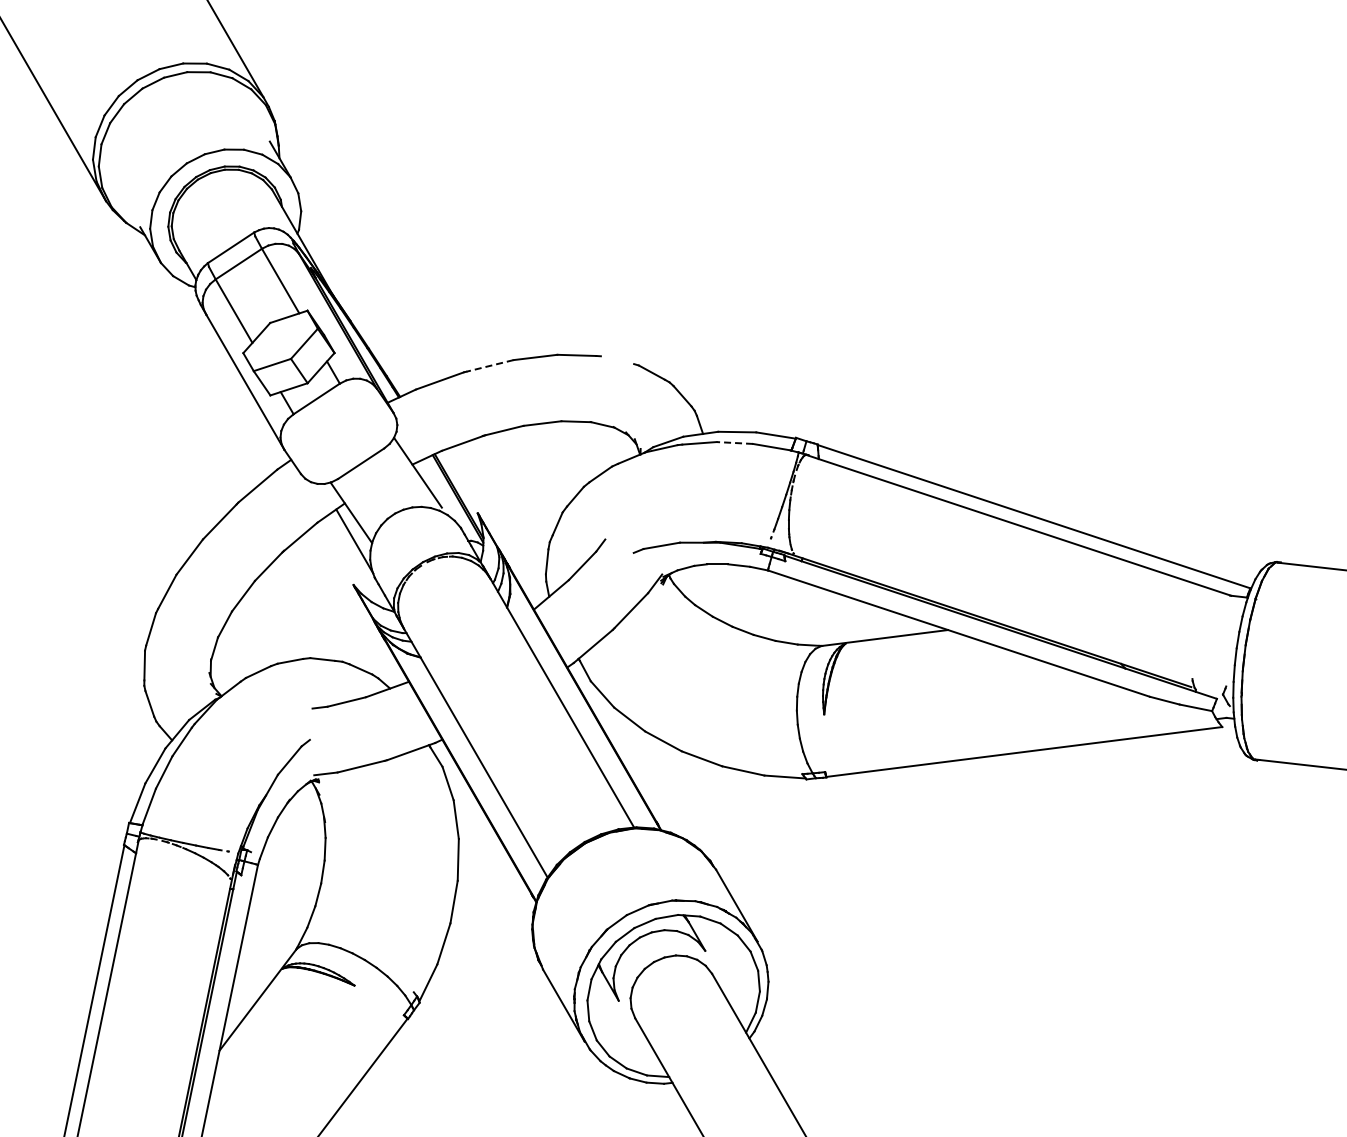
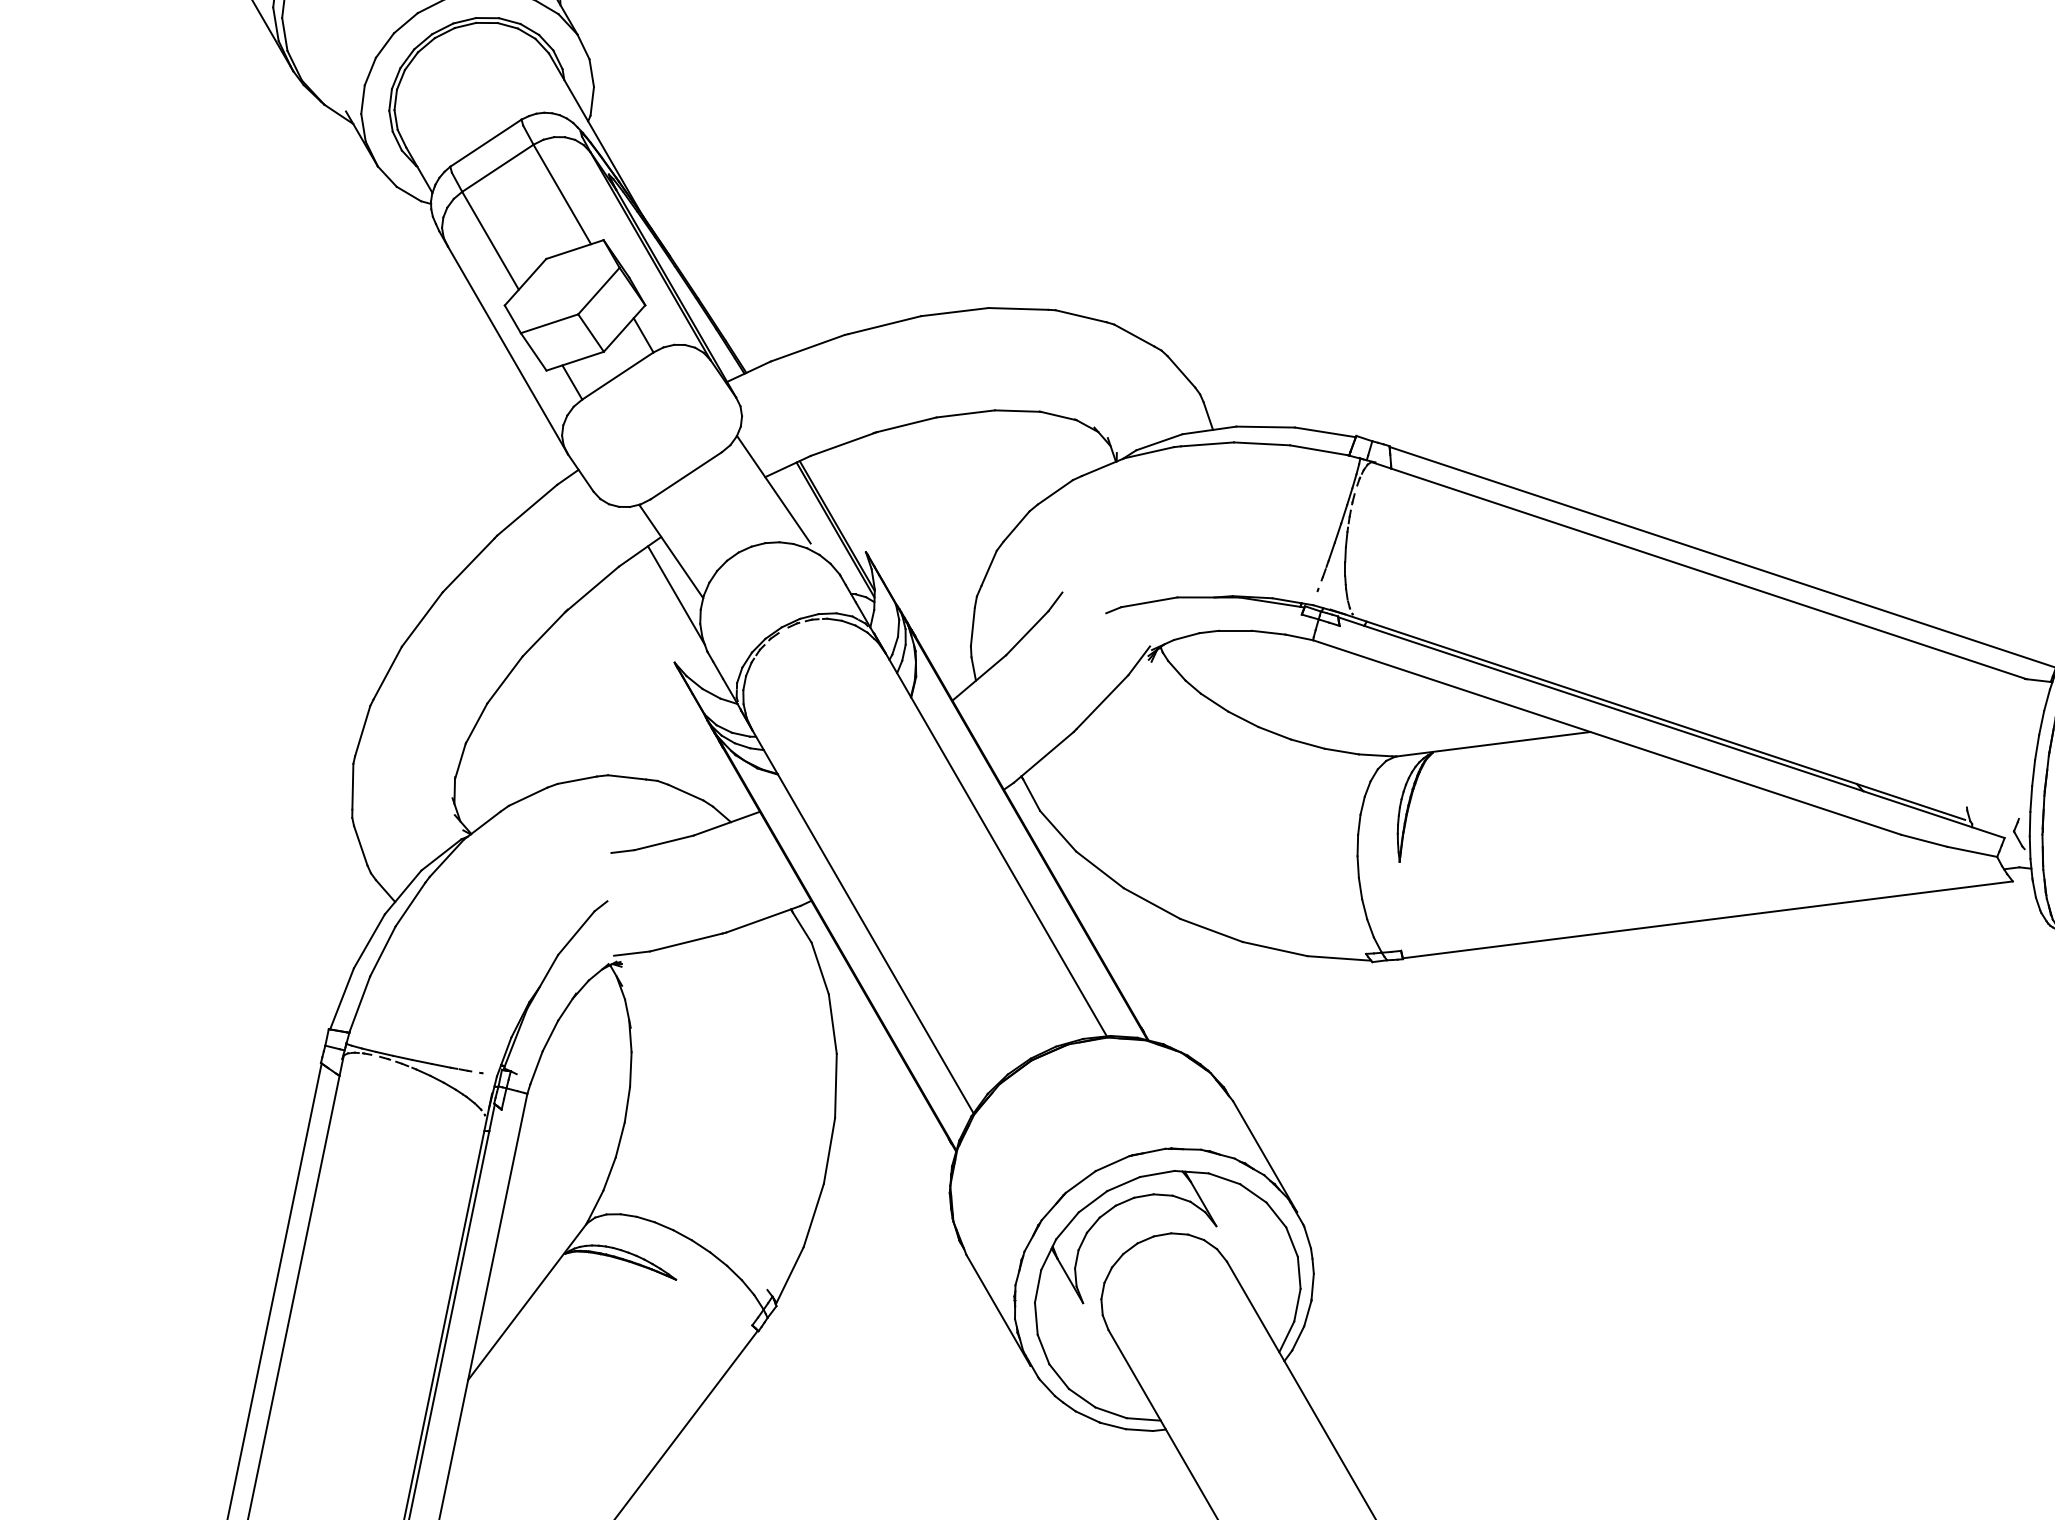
line: (617, 360) -> (1081, 316), added
line: (489, 366) -> (884, 326), dashed -> solid
line: (734, 442) -> (1261, 443), dashed -> solid

